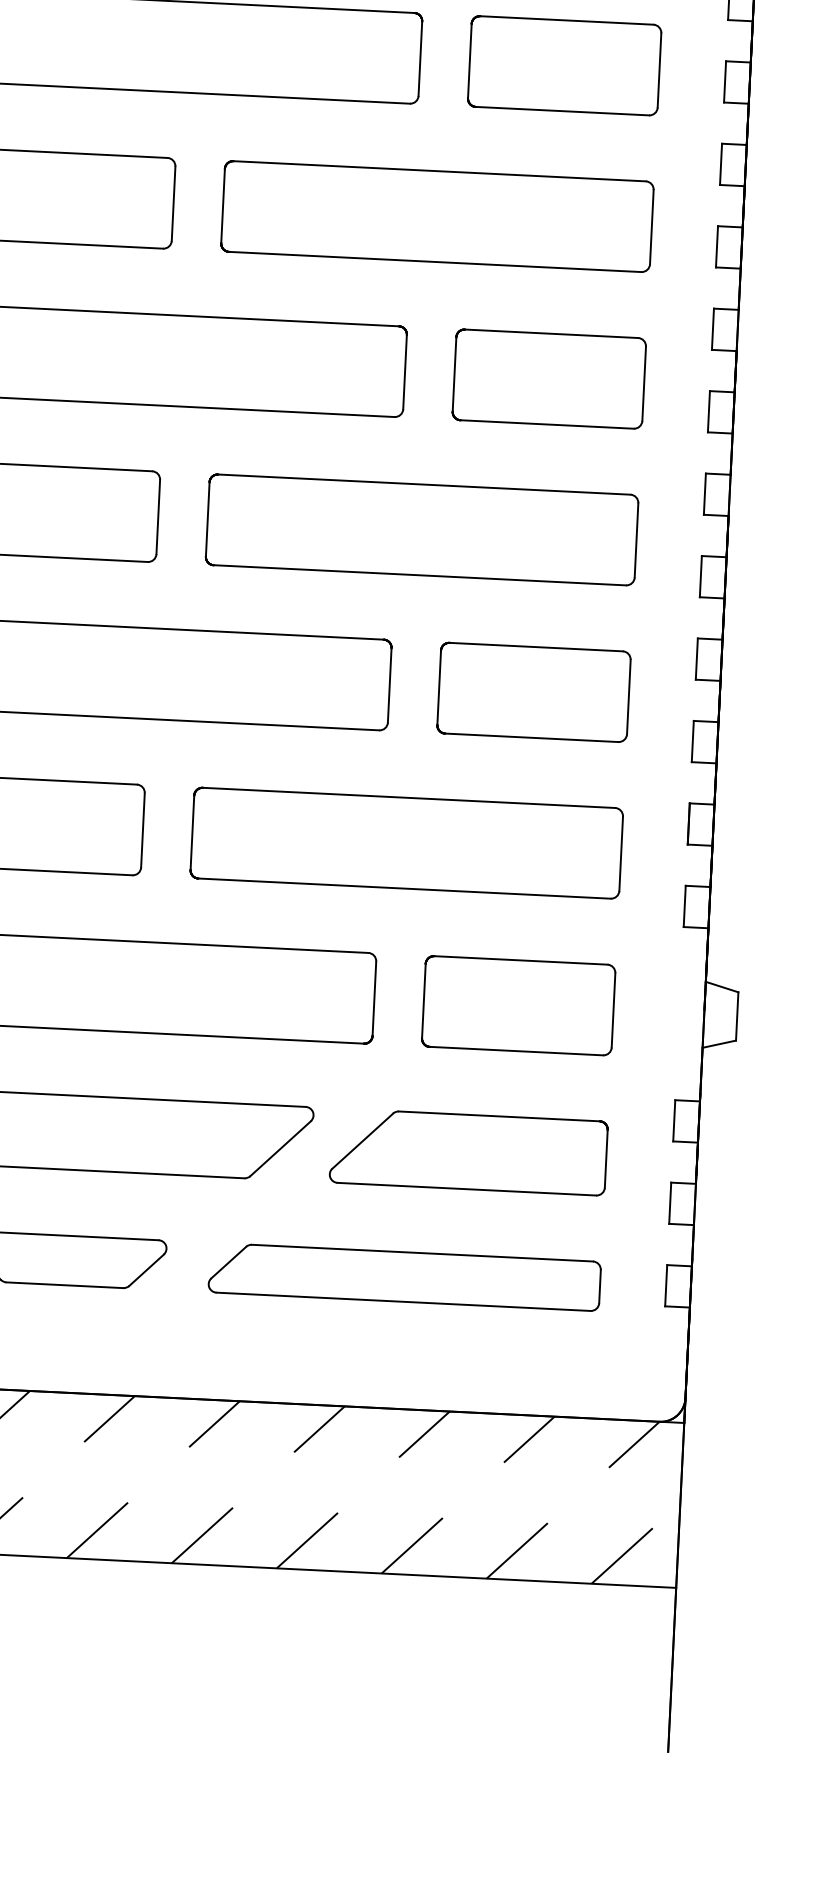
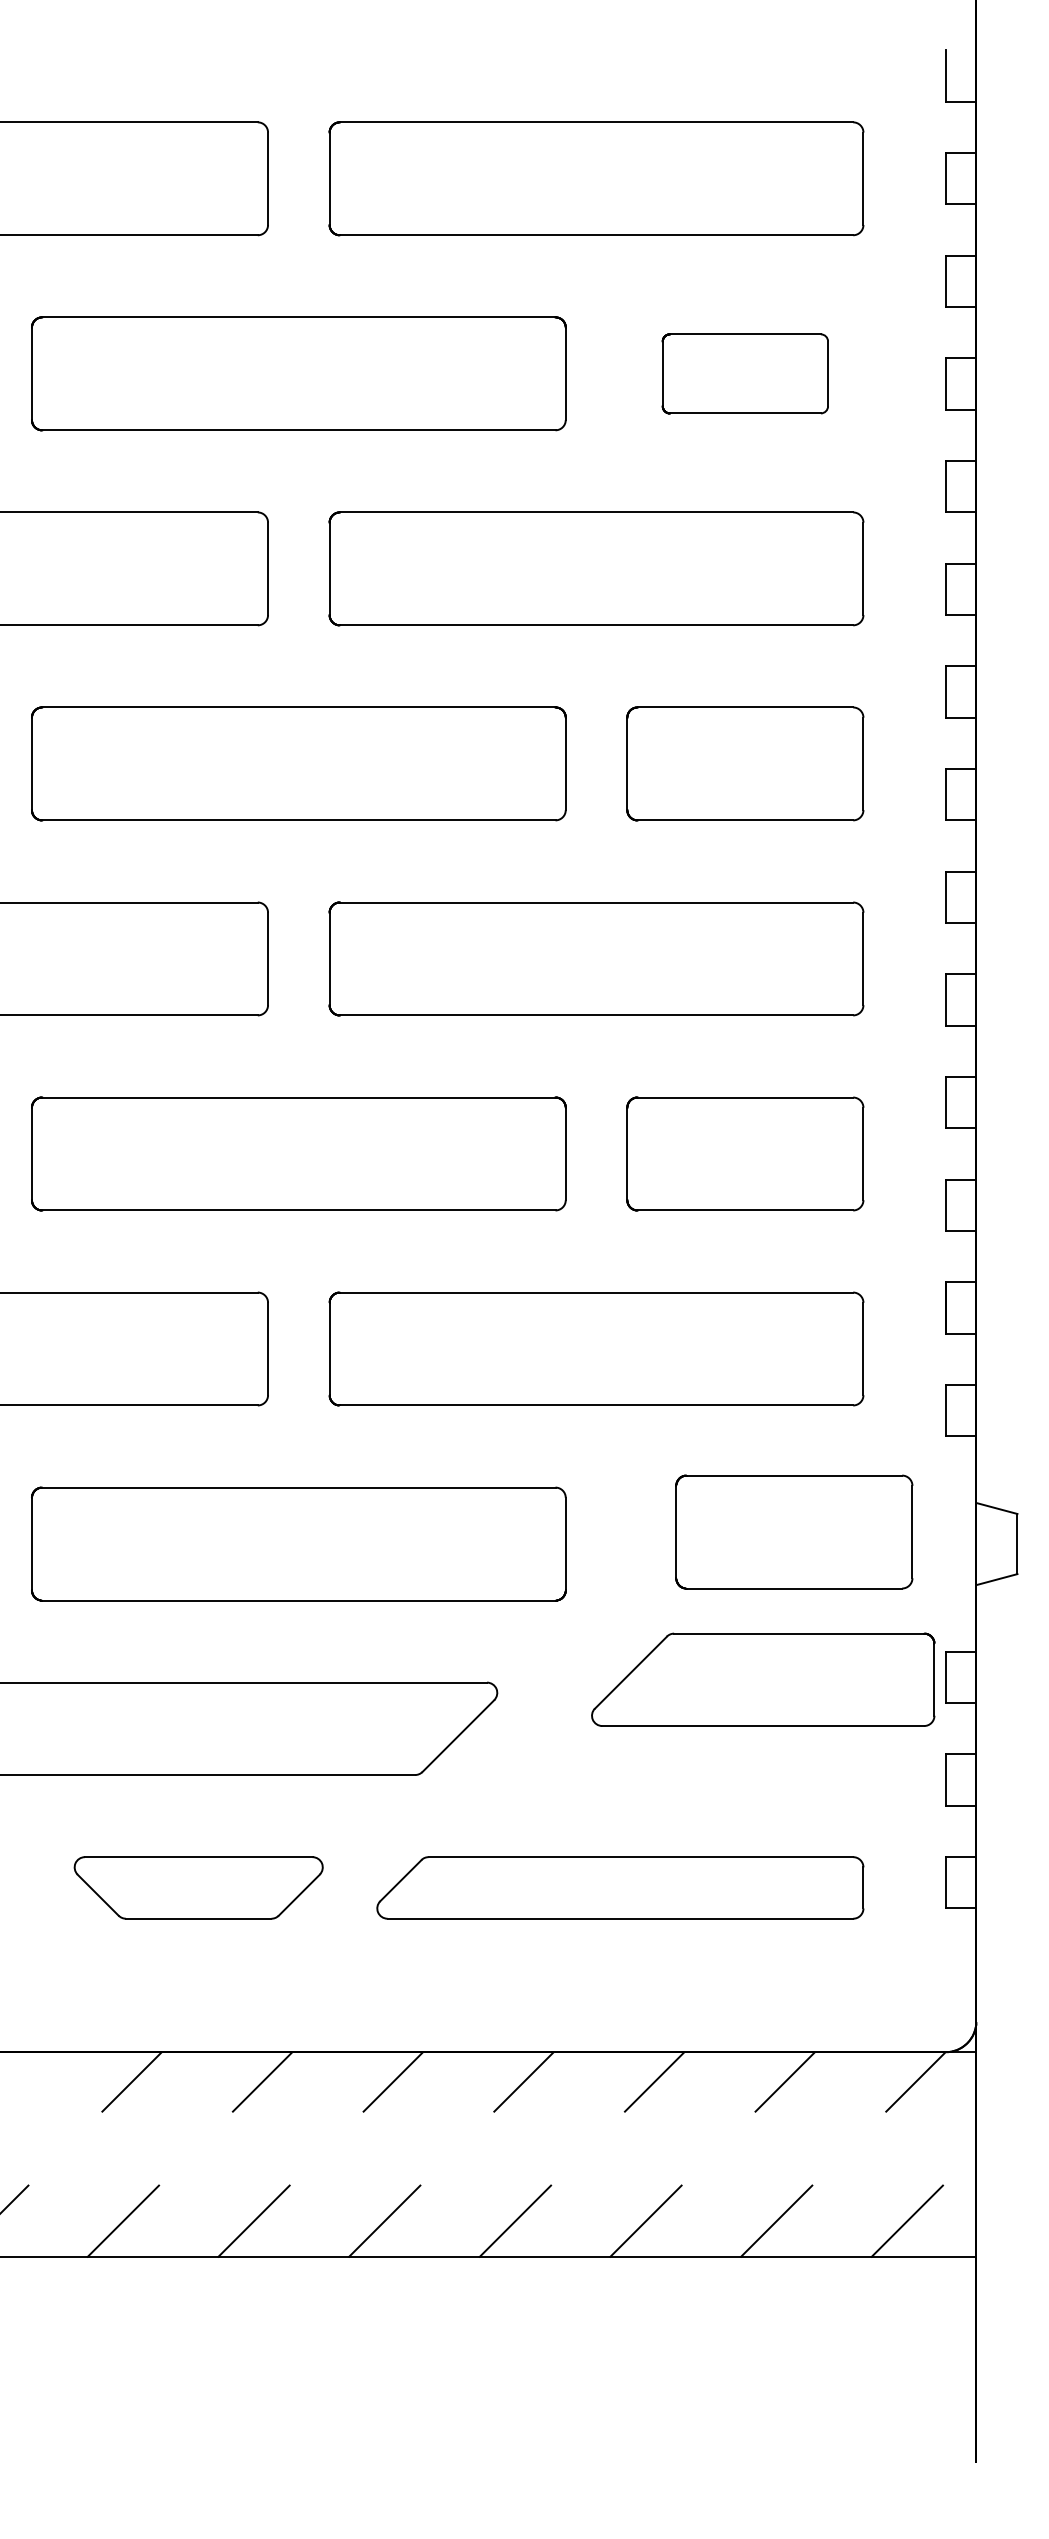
part: (564, 65) -> (745, 373), size x0.7
part: (518, 1005) -> (794, 1531), moved
part: (468, 1151) -> (763, 1679), moved

